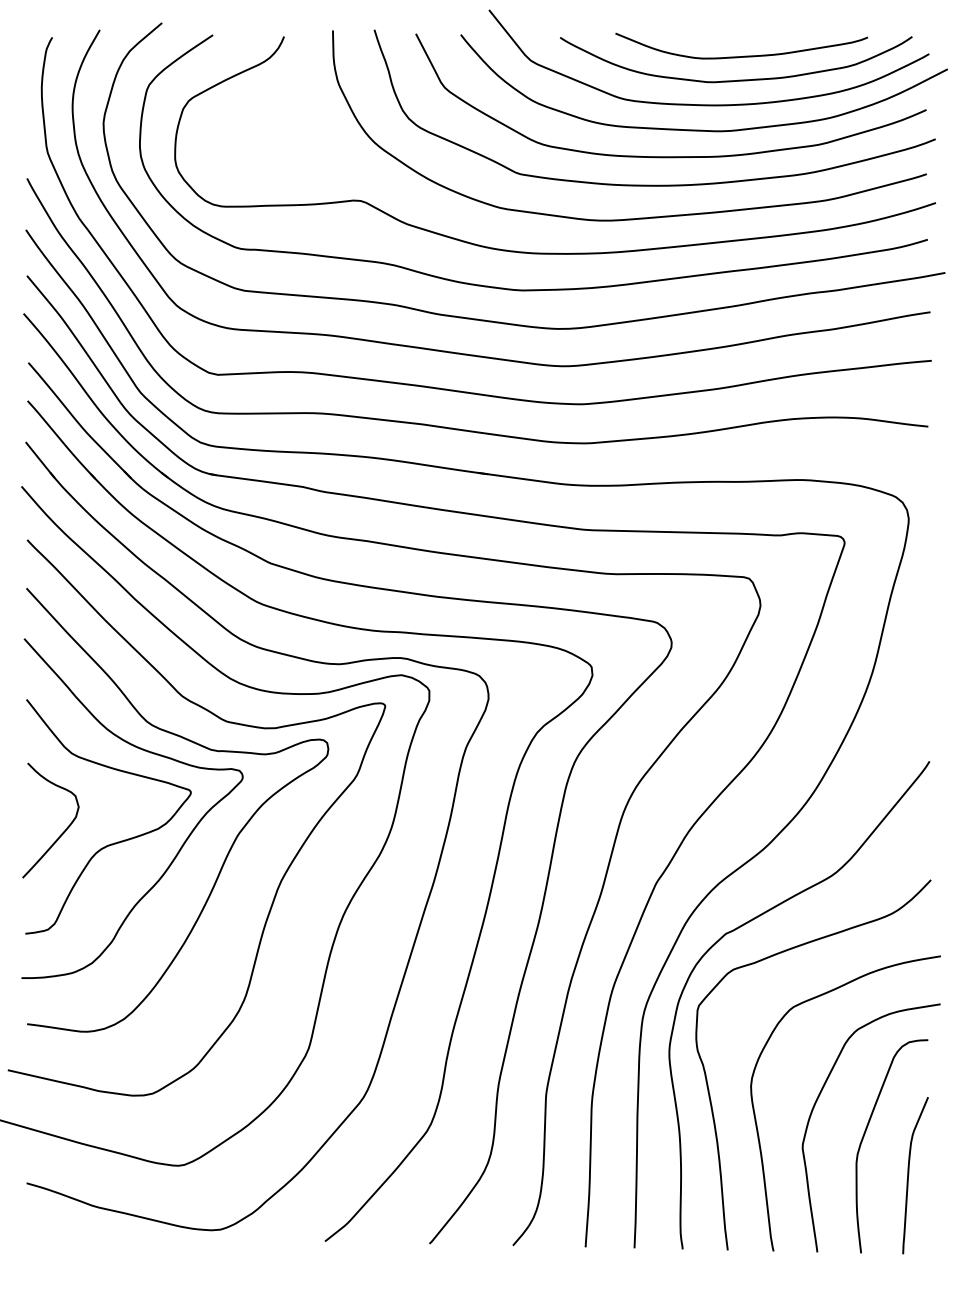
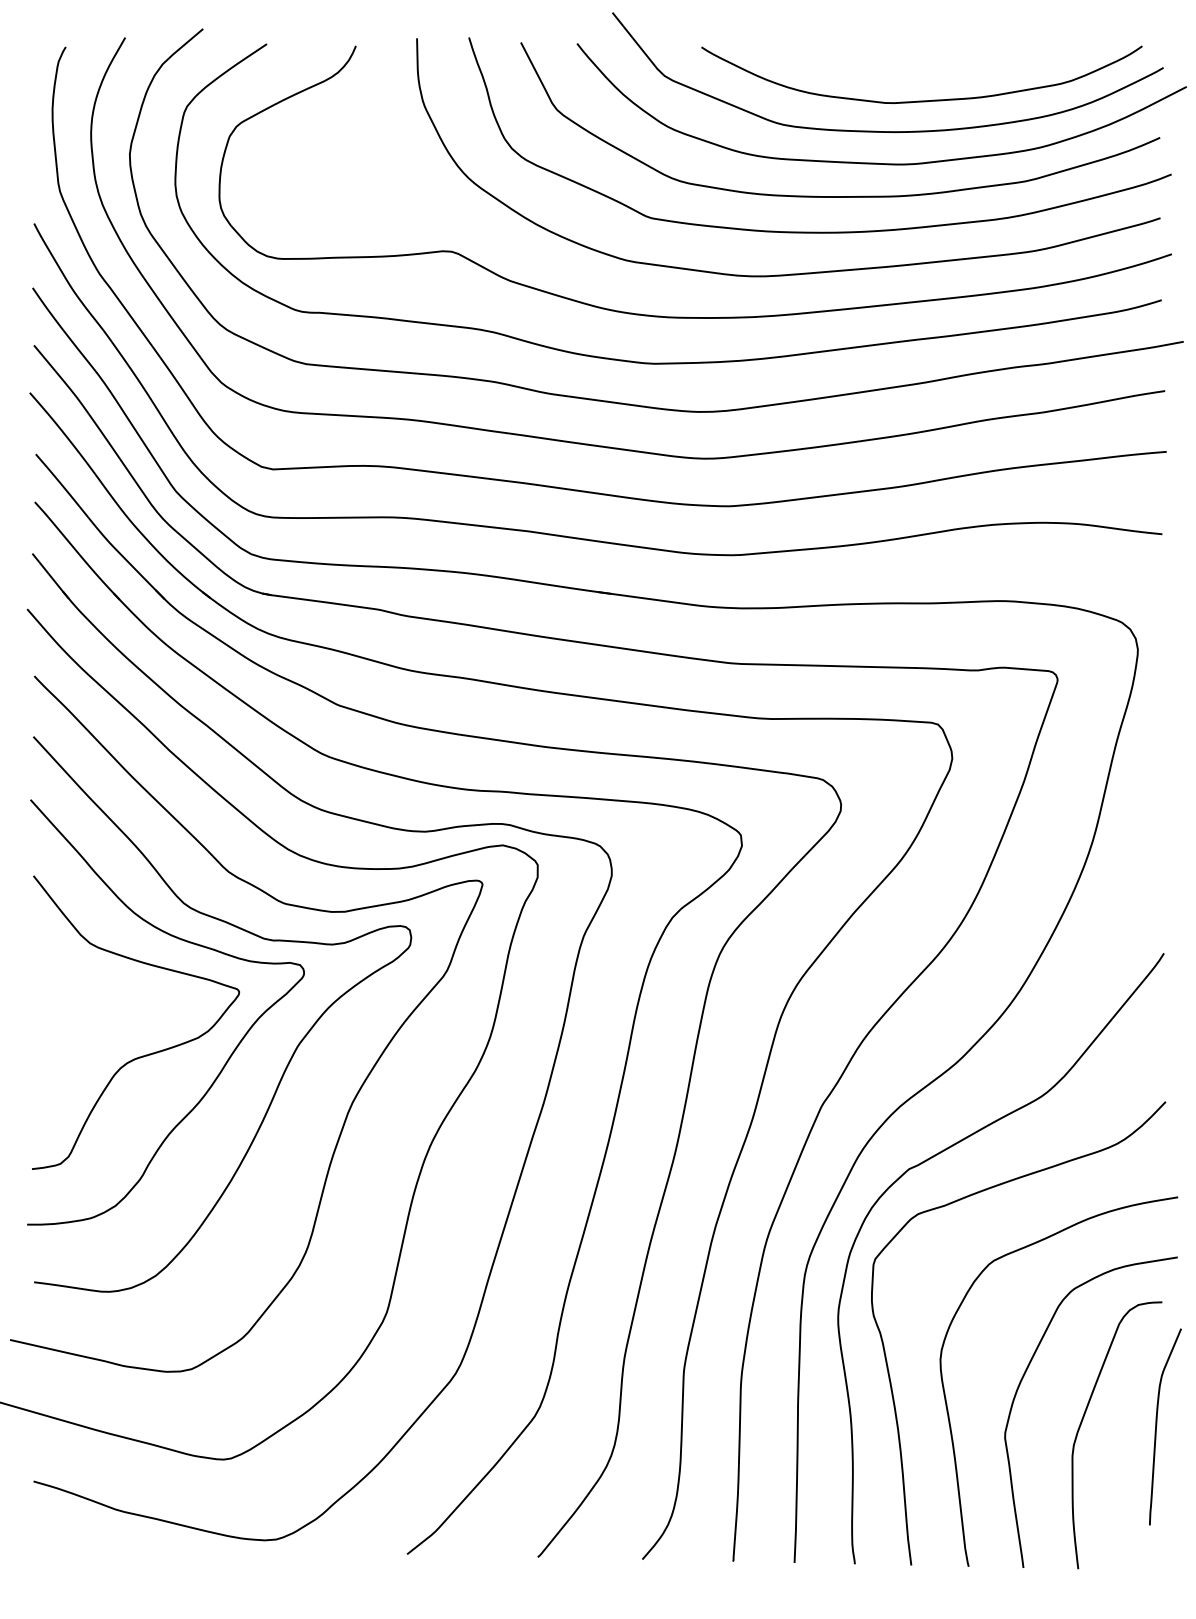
curve: (741, 56) -> (928, 70), removed
curve: (62, 832) -> (78, 1042), removed
curve: (909, 1174) -> (1157, 1425), moved

